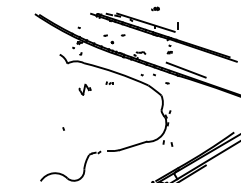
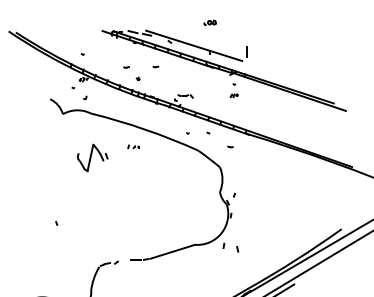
line: (185, 69) -> (260, 123), removed
part: (84, 89) -> (91, 157), size x1.6

